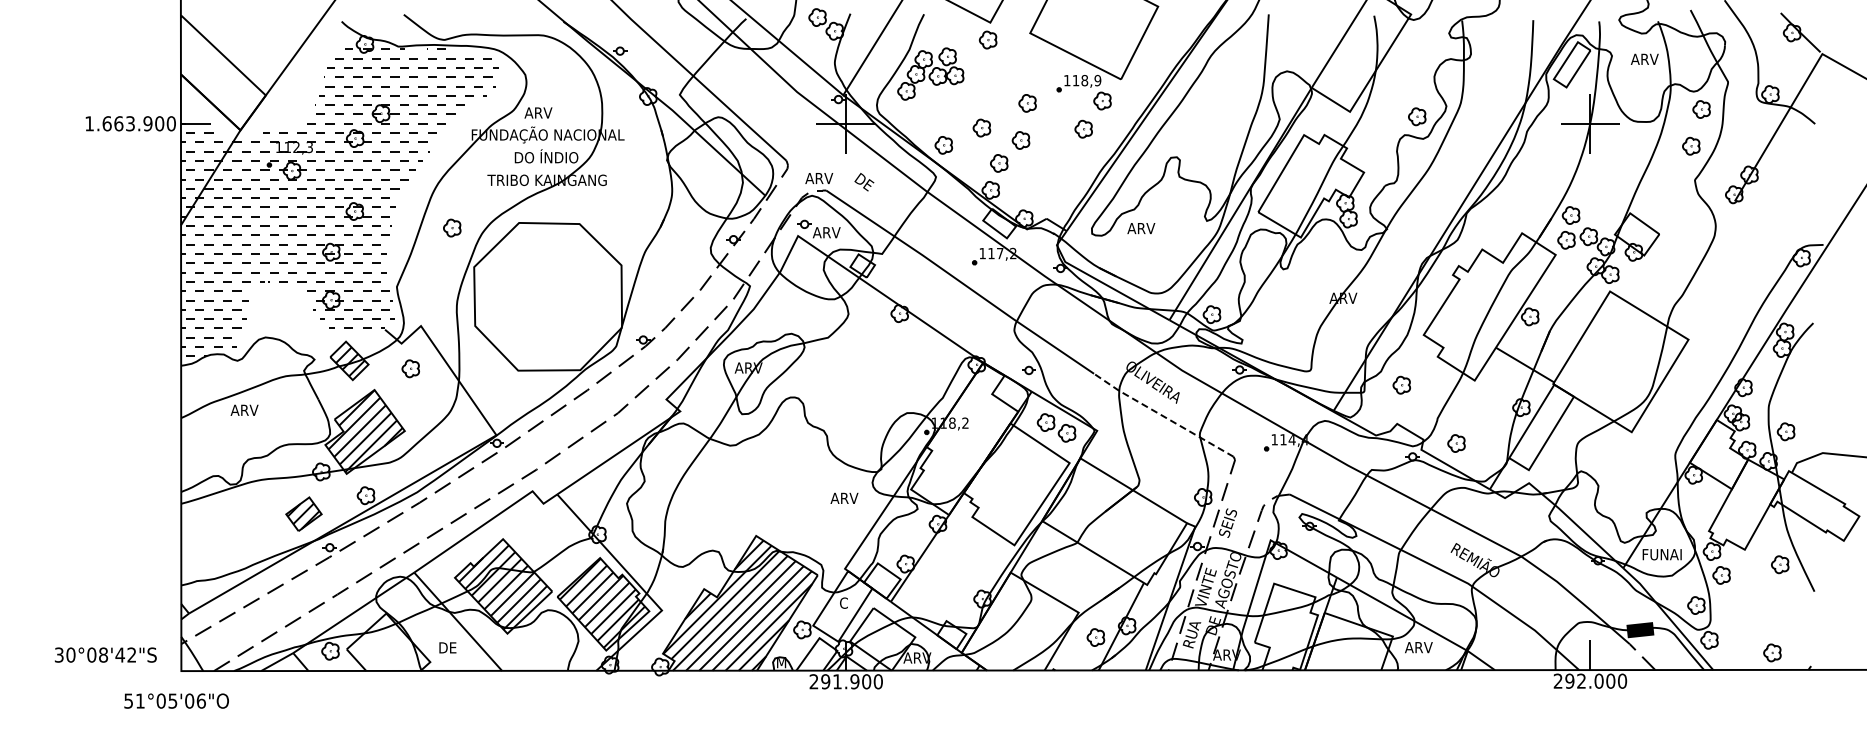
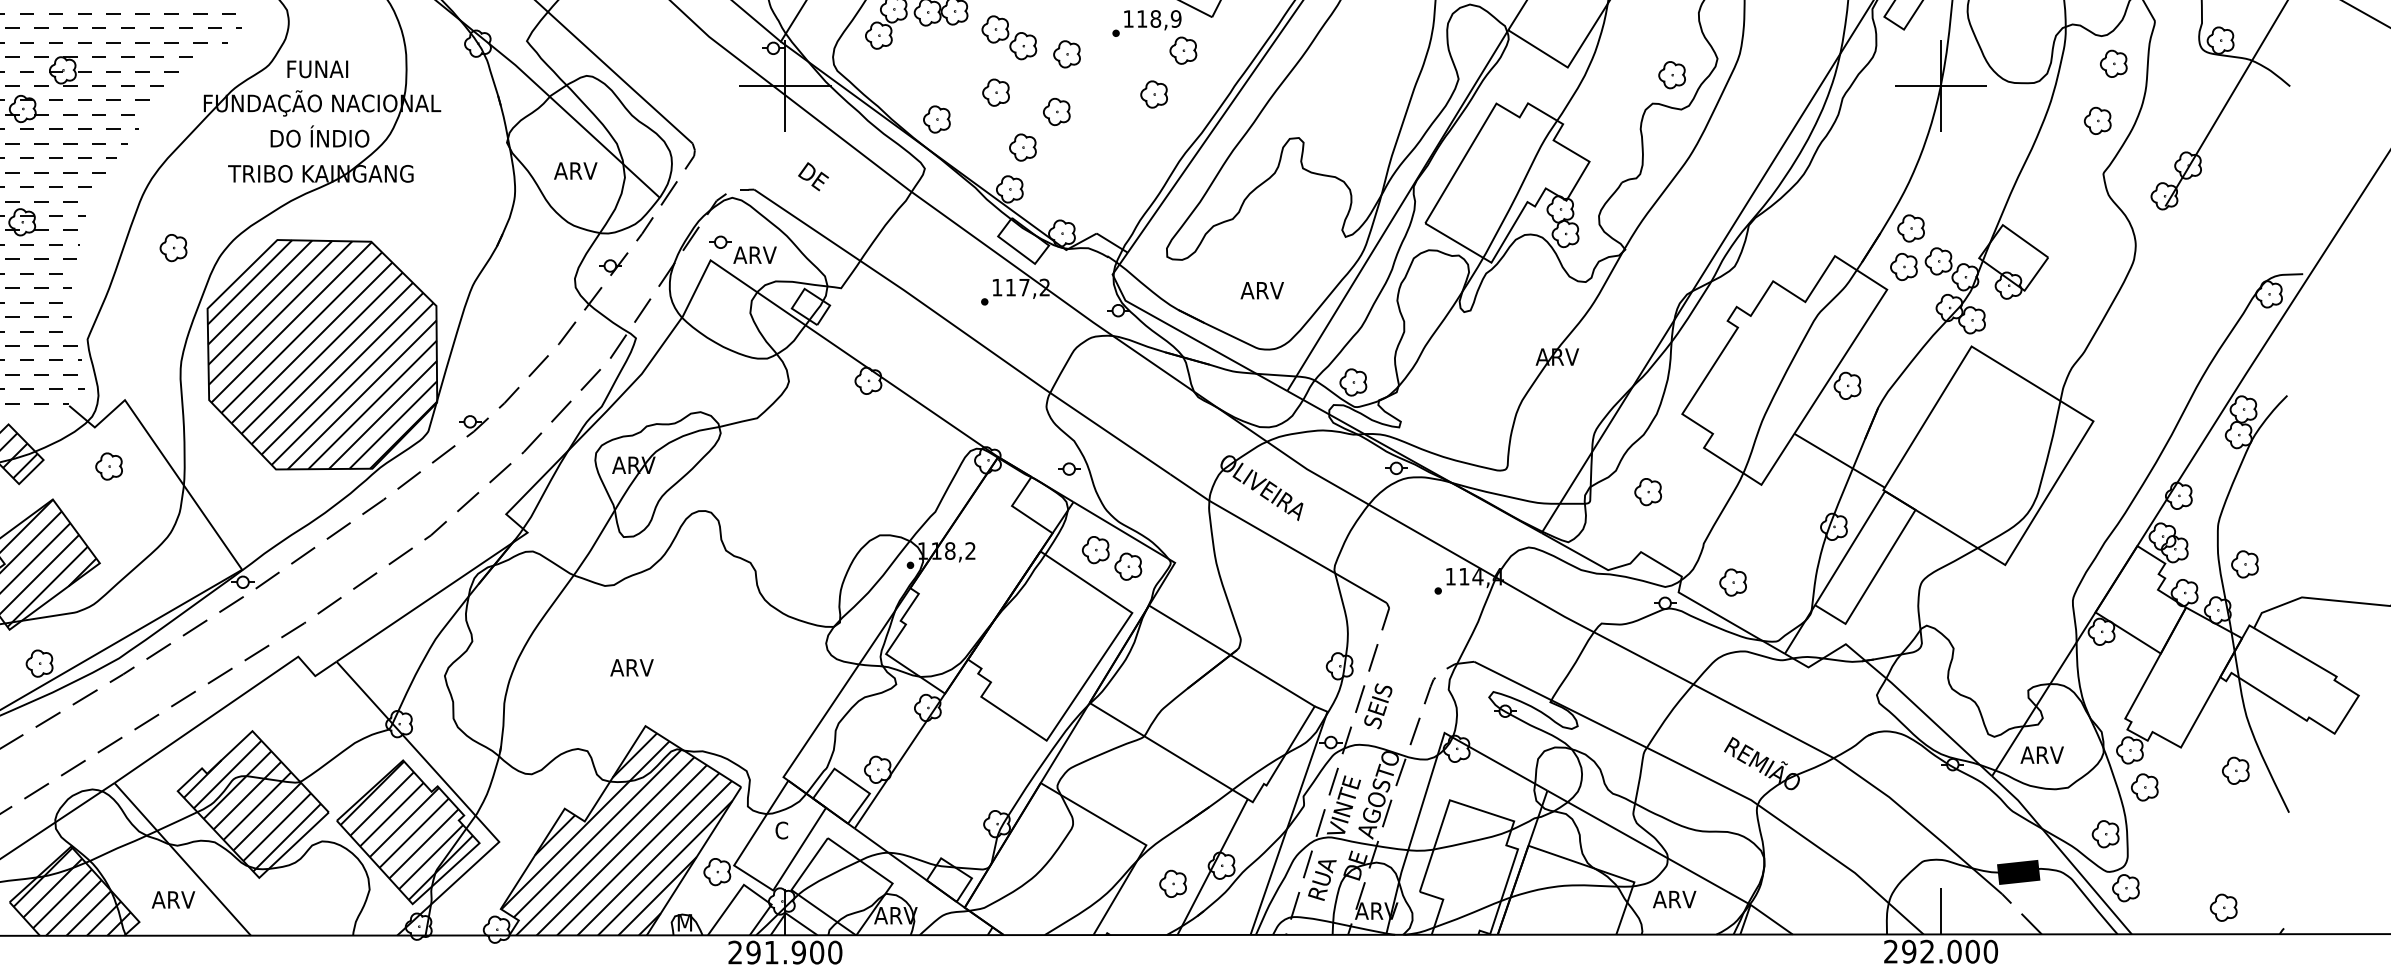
part: (990, 92) -> (1009, 37), added
text: (544, 112) -> (316, 68), ARV -> FUNAI
text: (819, 178) -> (576, 170), moved
text: (1141, 228) -> (1262, 290), moved
hatch: (548, 296) -> (322, 354), added
line: (1162, 415) -> (1276, 539), dashed -> solid
text: (844, 497) -> (632, 666), moved
text: (1661, 554) -> (2051, 754), FUNAI -> ARV
hatch: (386, 642) -> (71, 891), added
text: (452, 647) -> (173, 899), DE -> ARV

